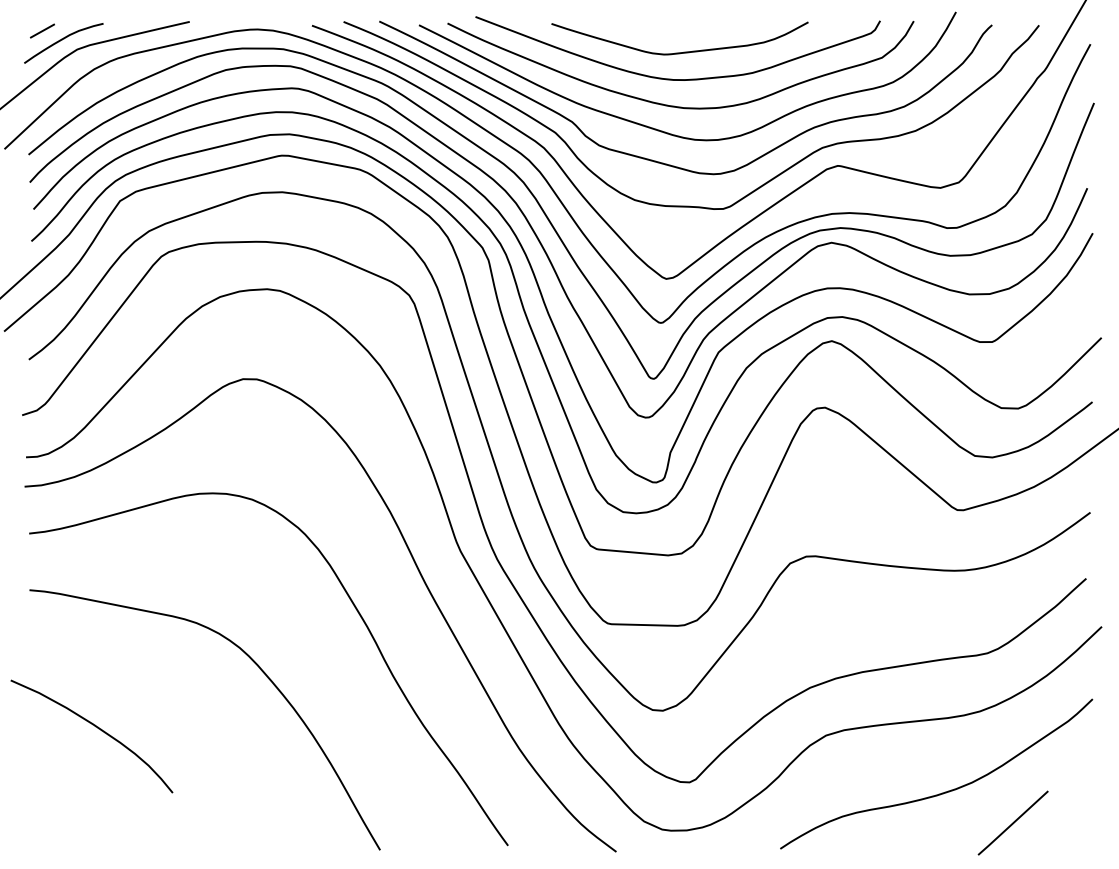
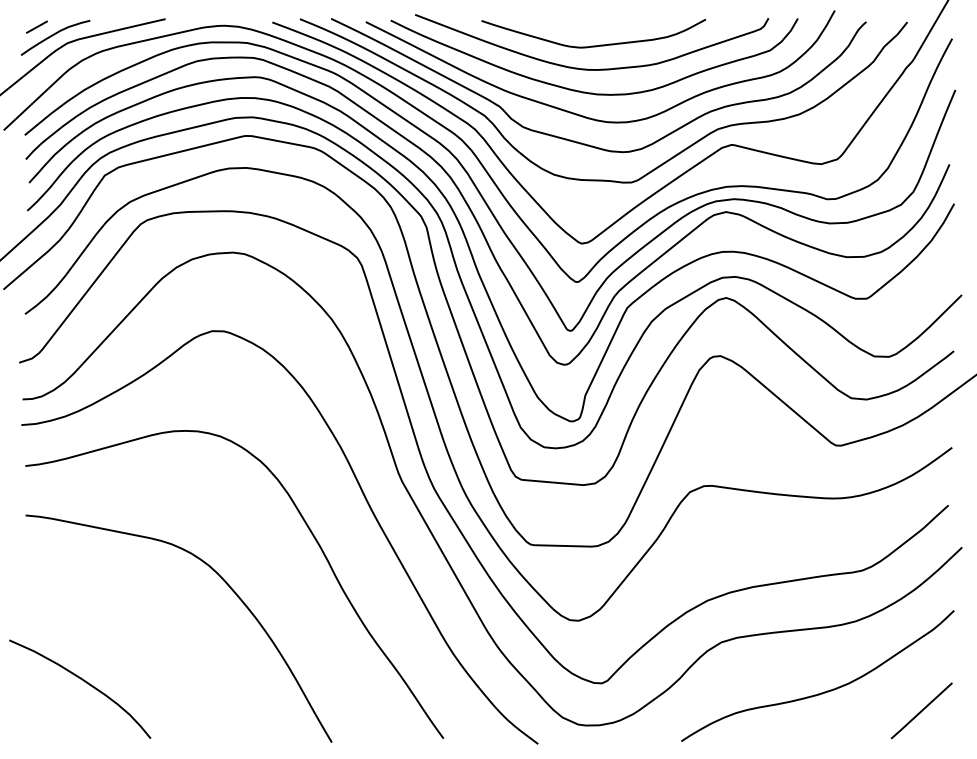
curve: (95, 727) -> (83, 681), moved
line: (1012, 822) -> (921, 710), moved

